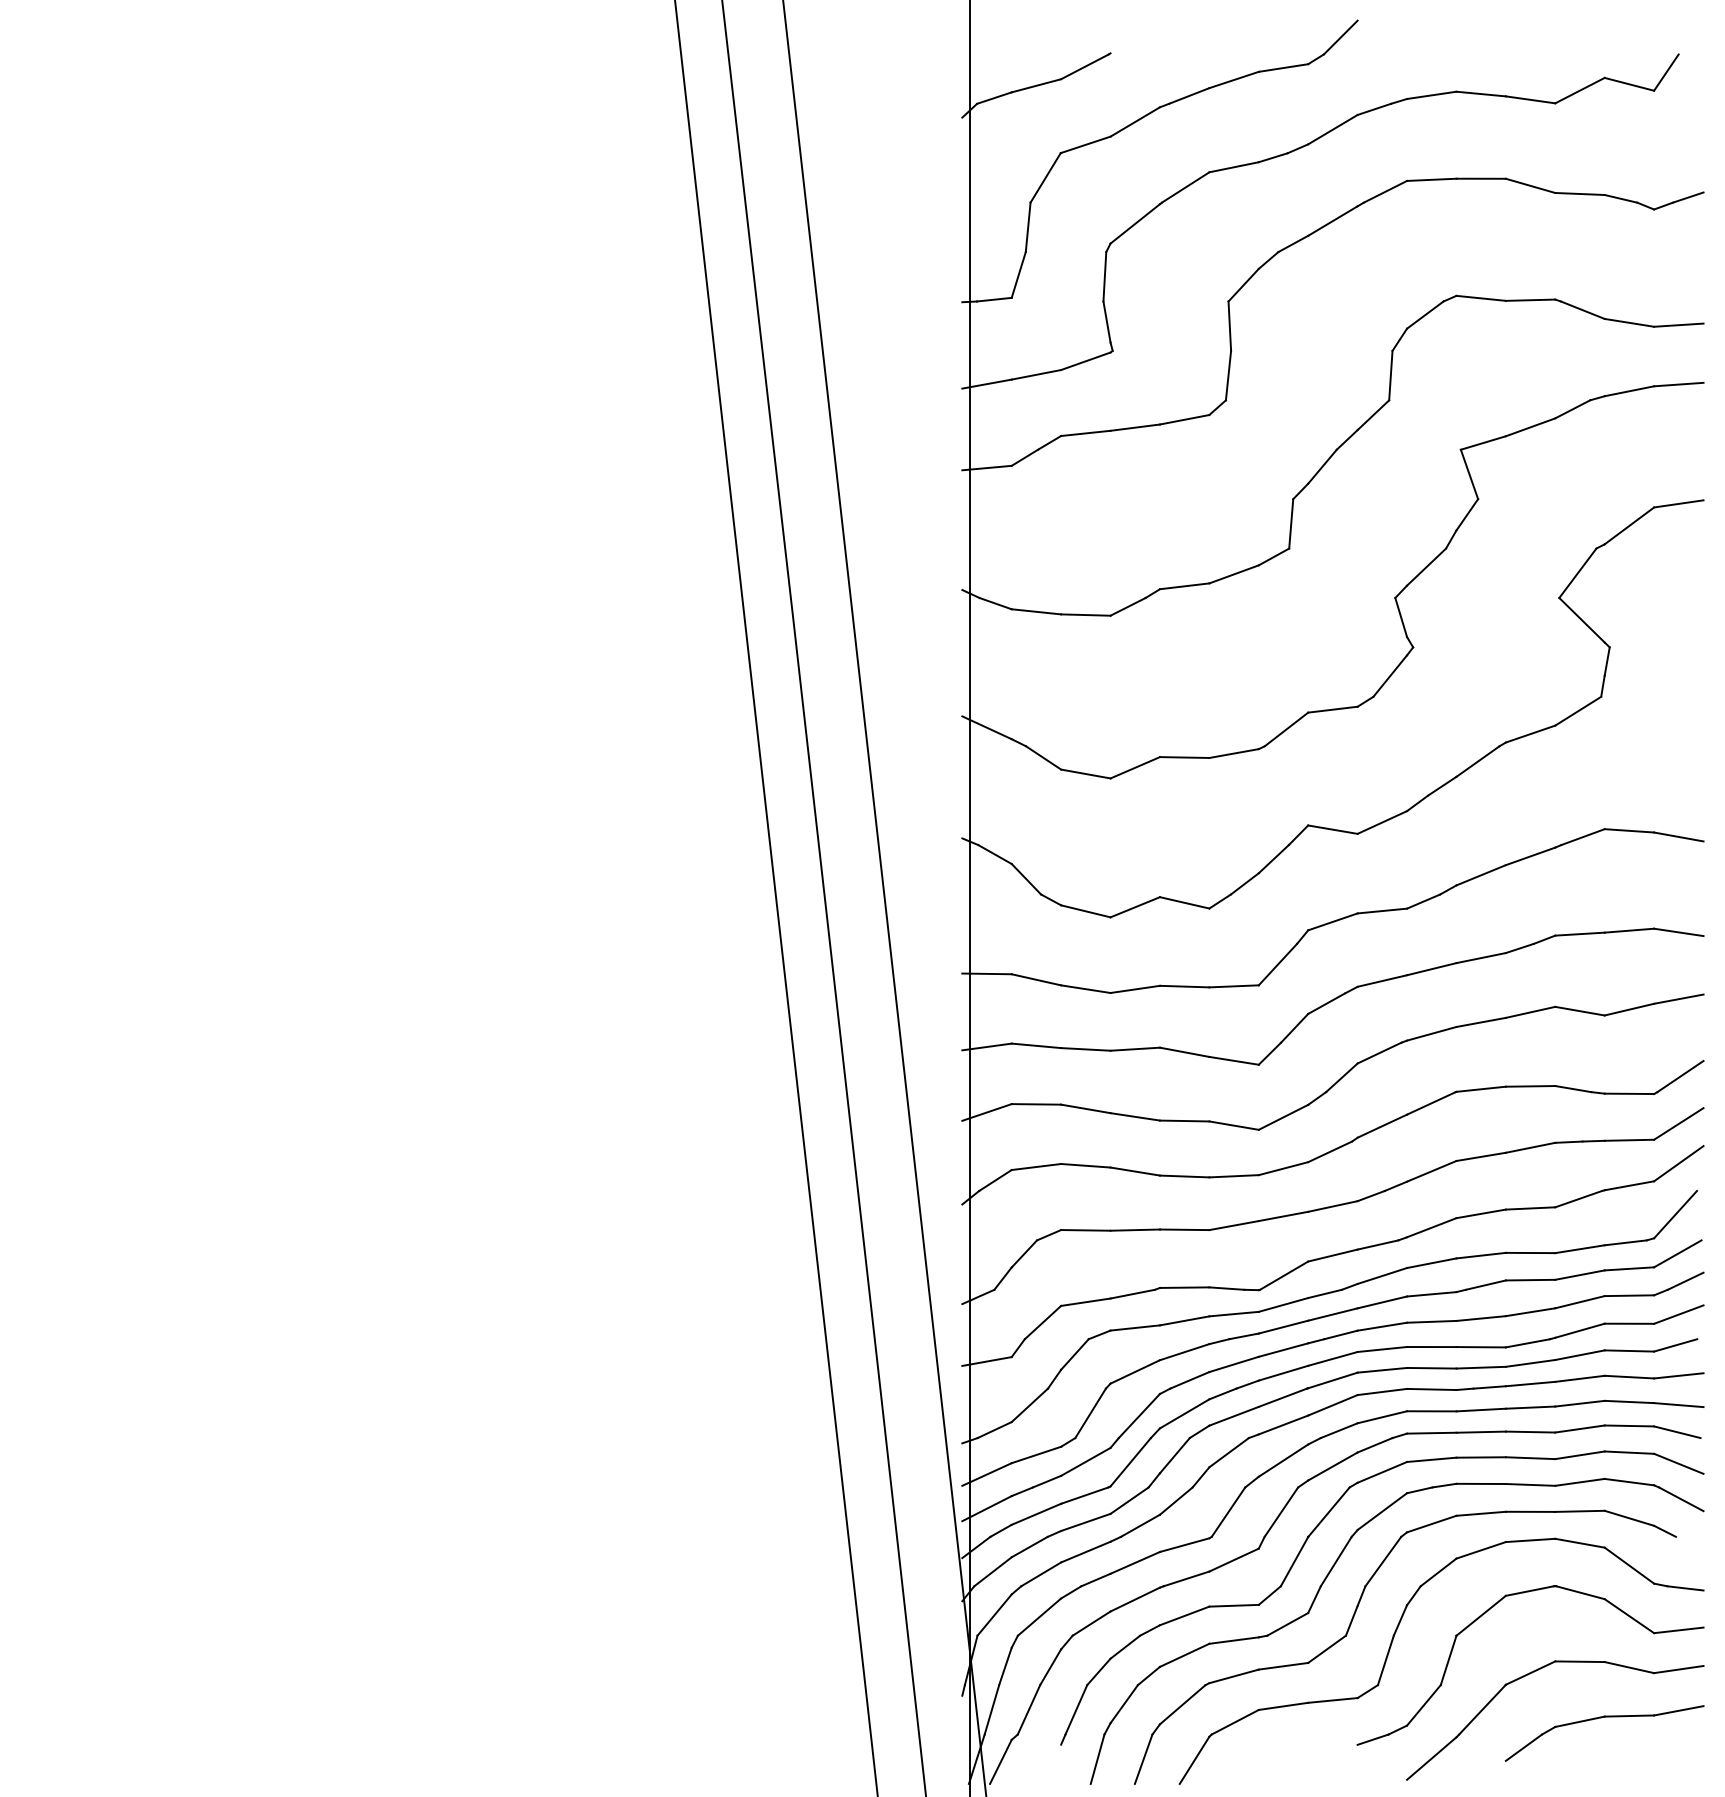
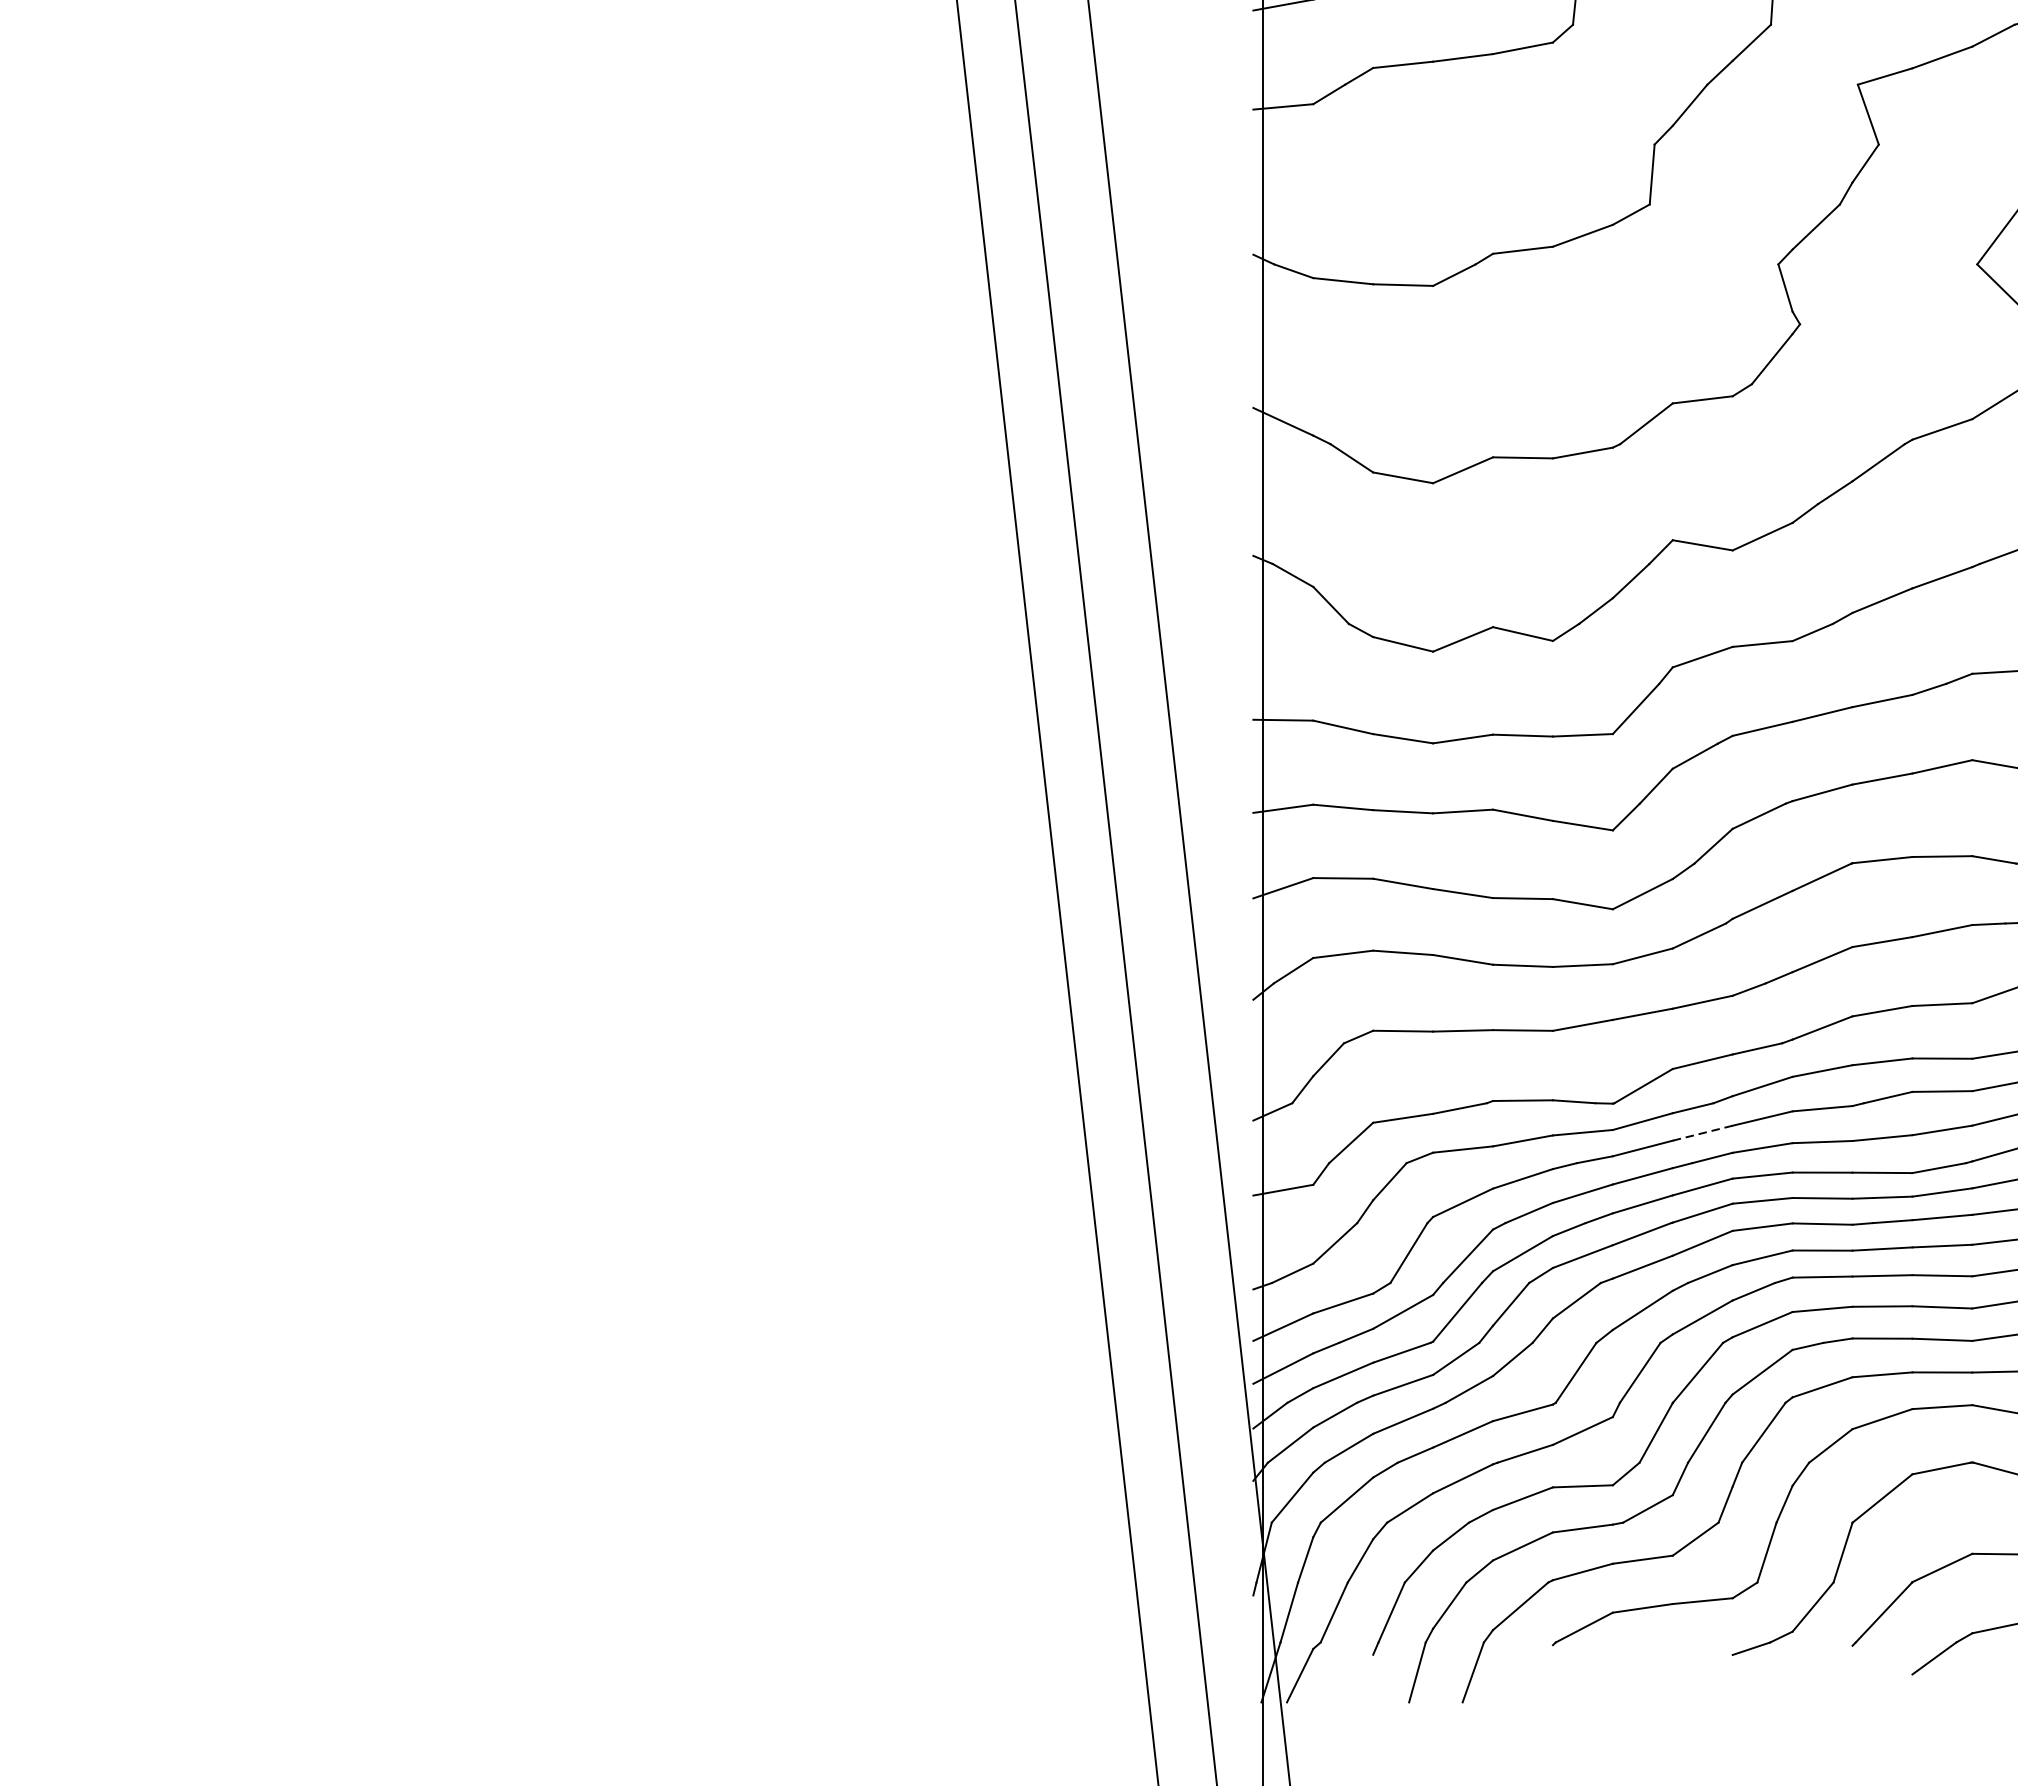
line: (1332, 1314) -> (1702, 1133), solid -> dashed
line: (1431, 1758) -> (1822, 1671), removed
line: (1194, 1759) -> (1534, 1672), removed

